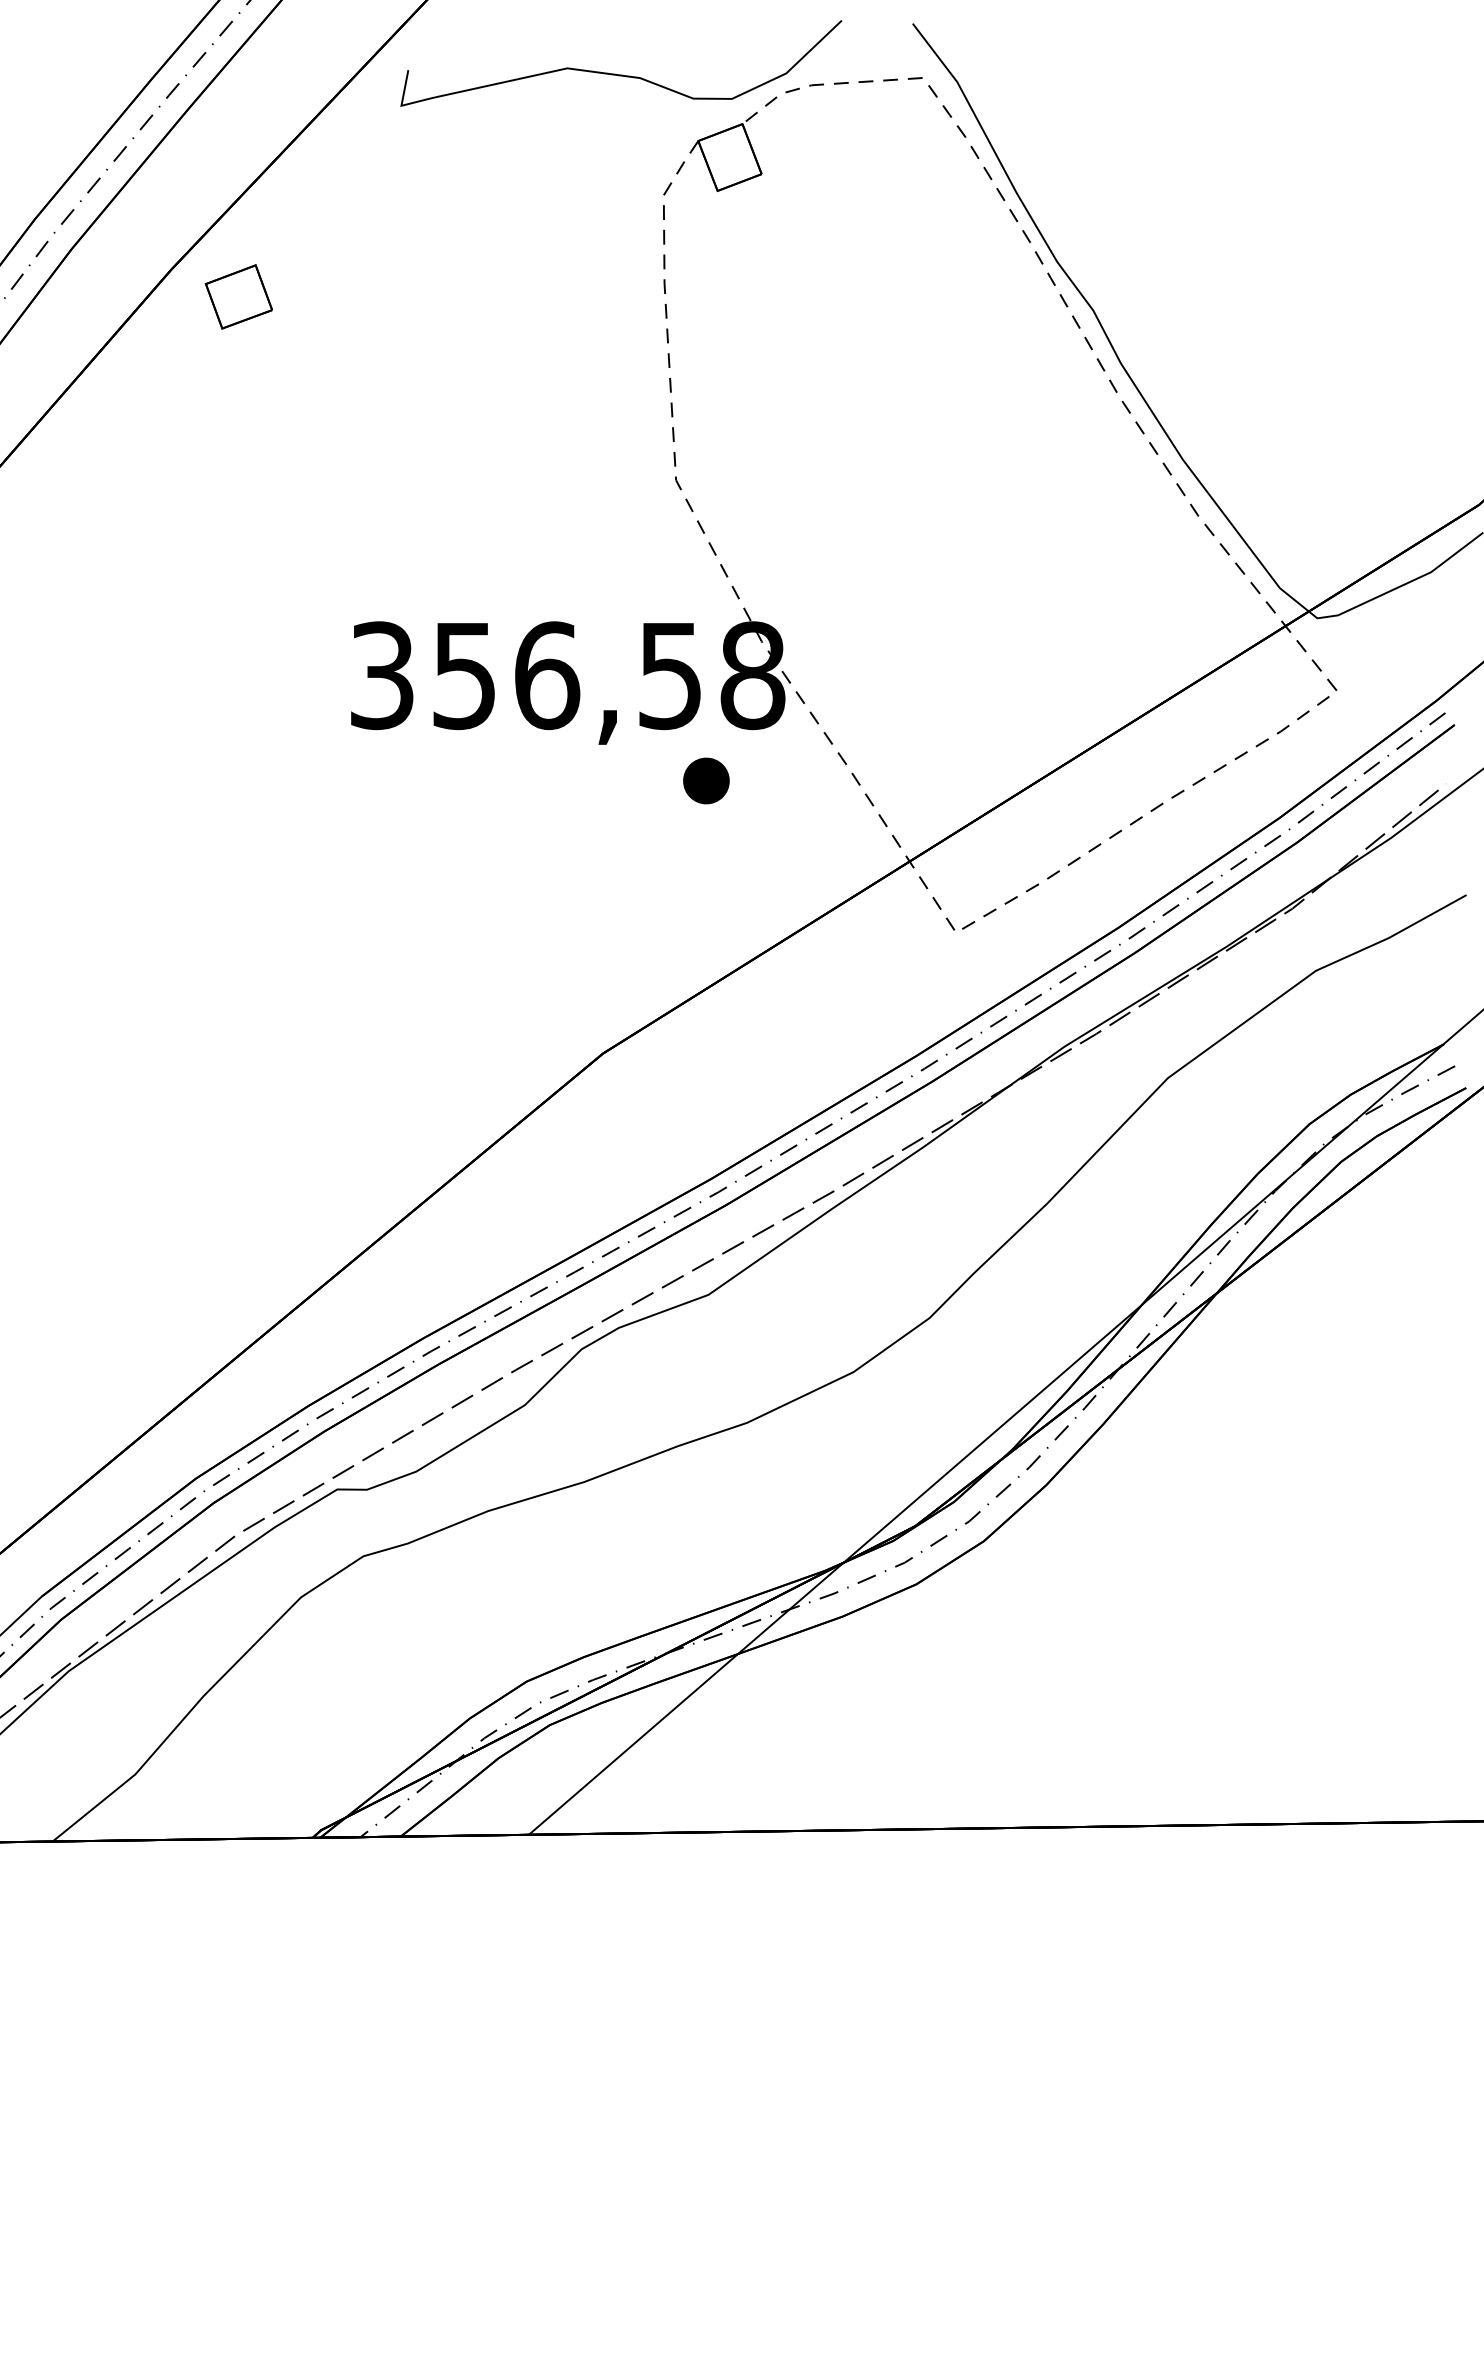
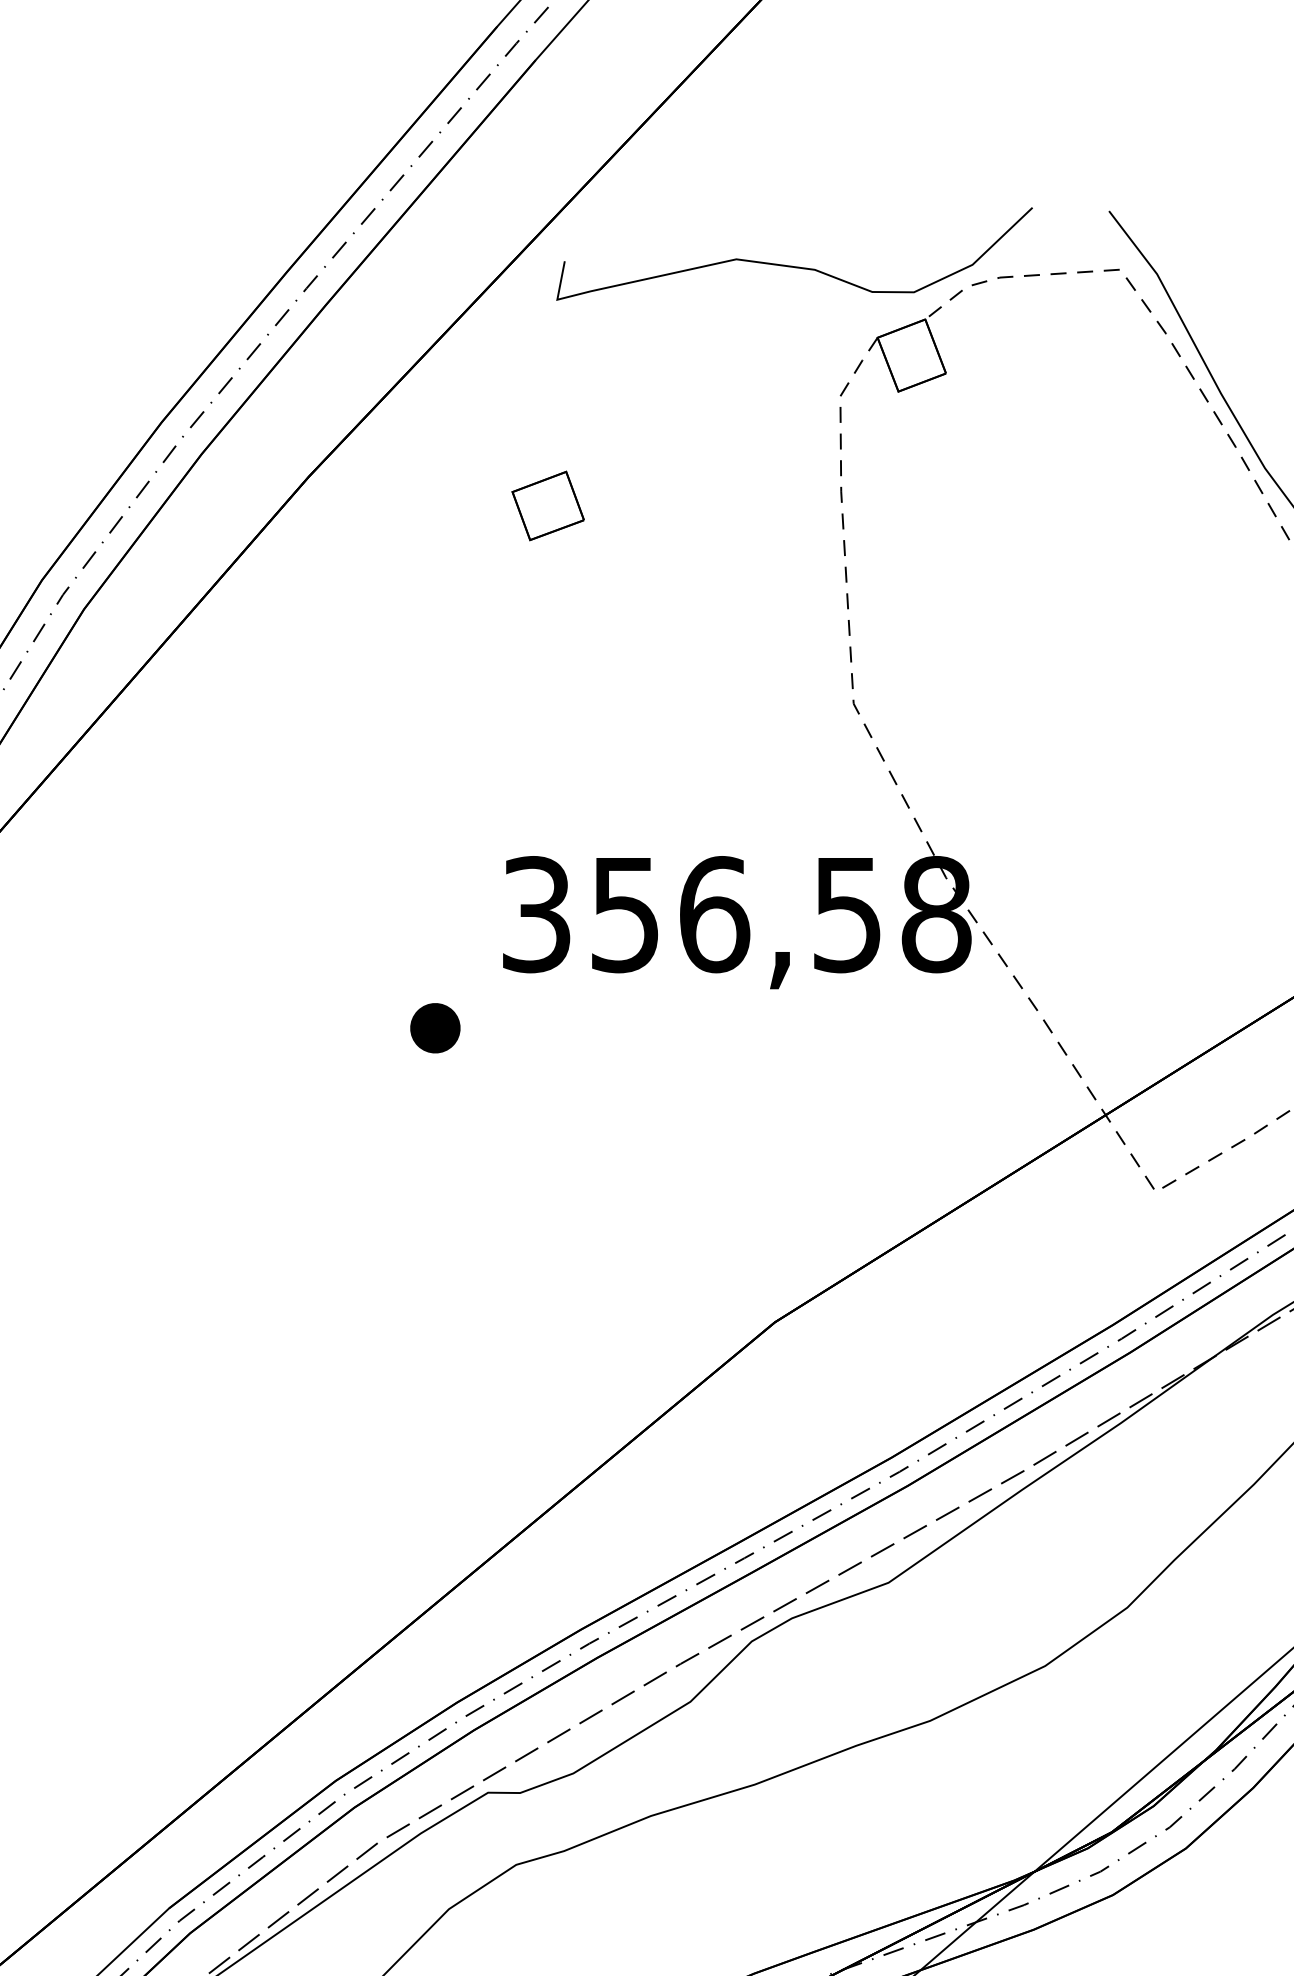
part: (238, 296) -> (547, 505), moved
part: (706, 780) -> (435, 1027), moved

